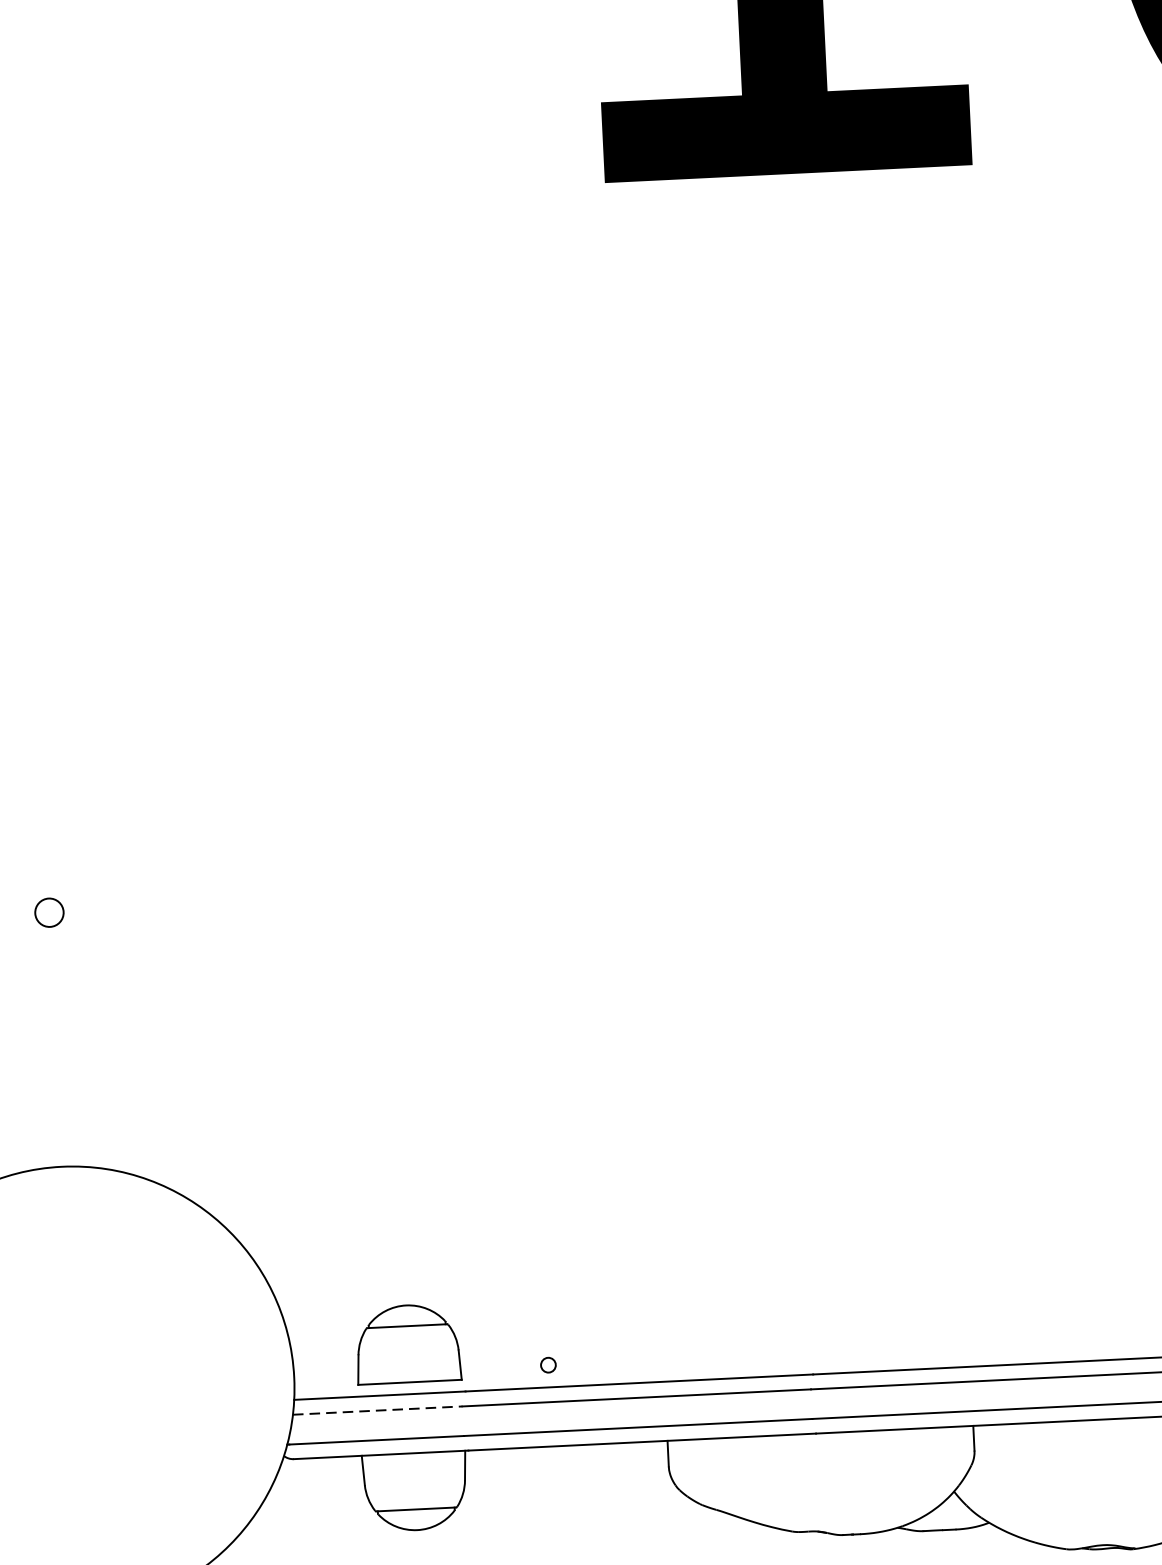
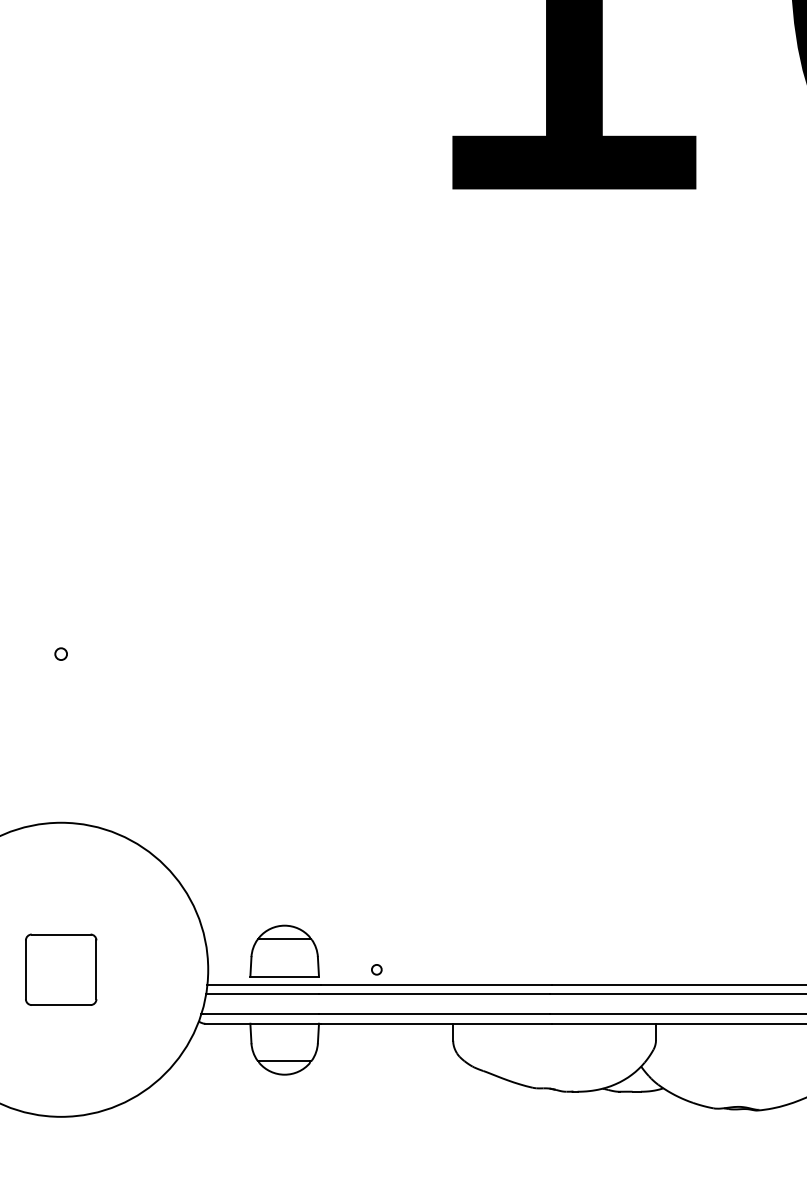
circle: (48, 911) -> (60, 653), size x0.62
part: (73, 1387) -> (61, 969), added
line: (377, 1410) -> (262, 994), dashed -> solid

